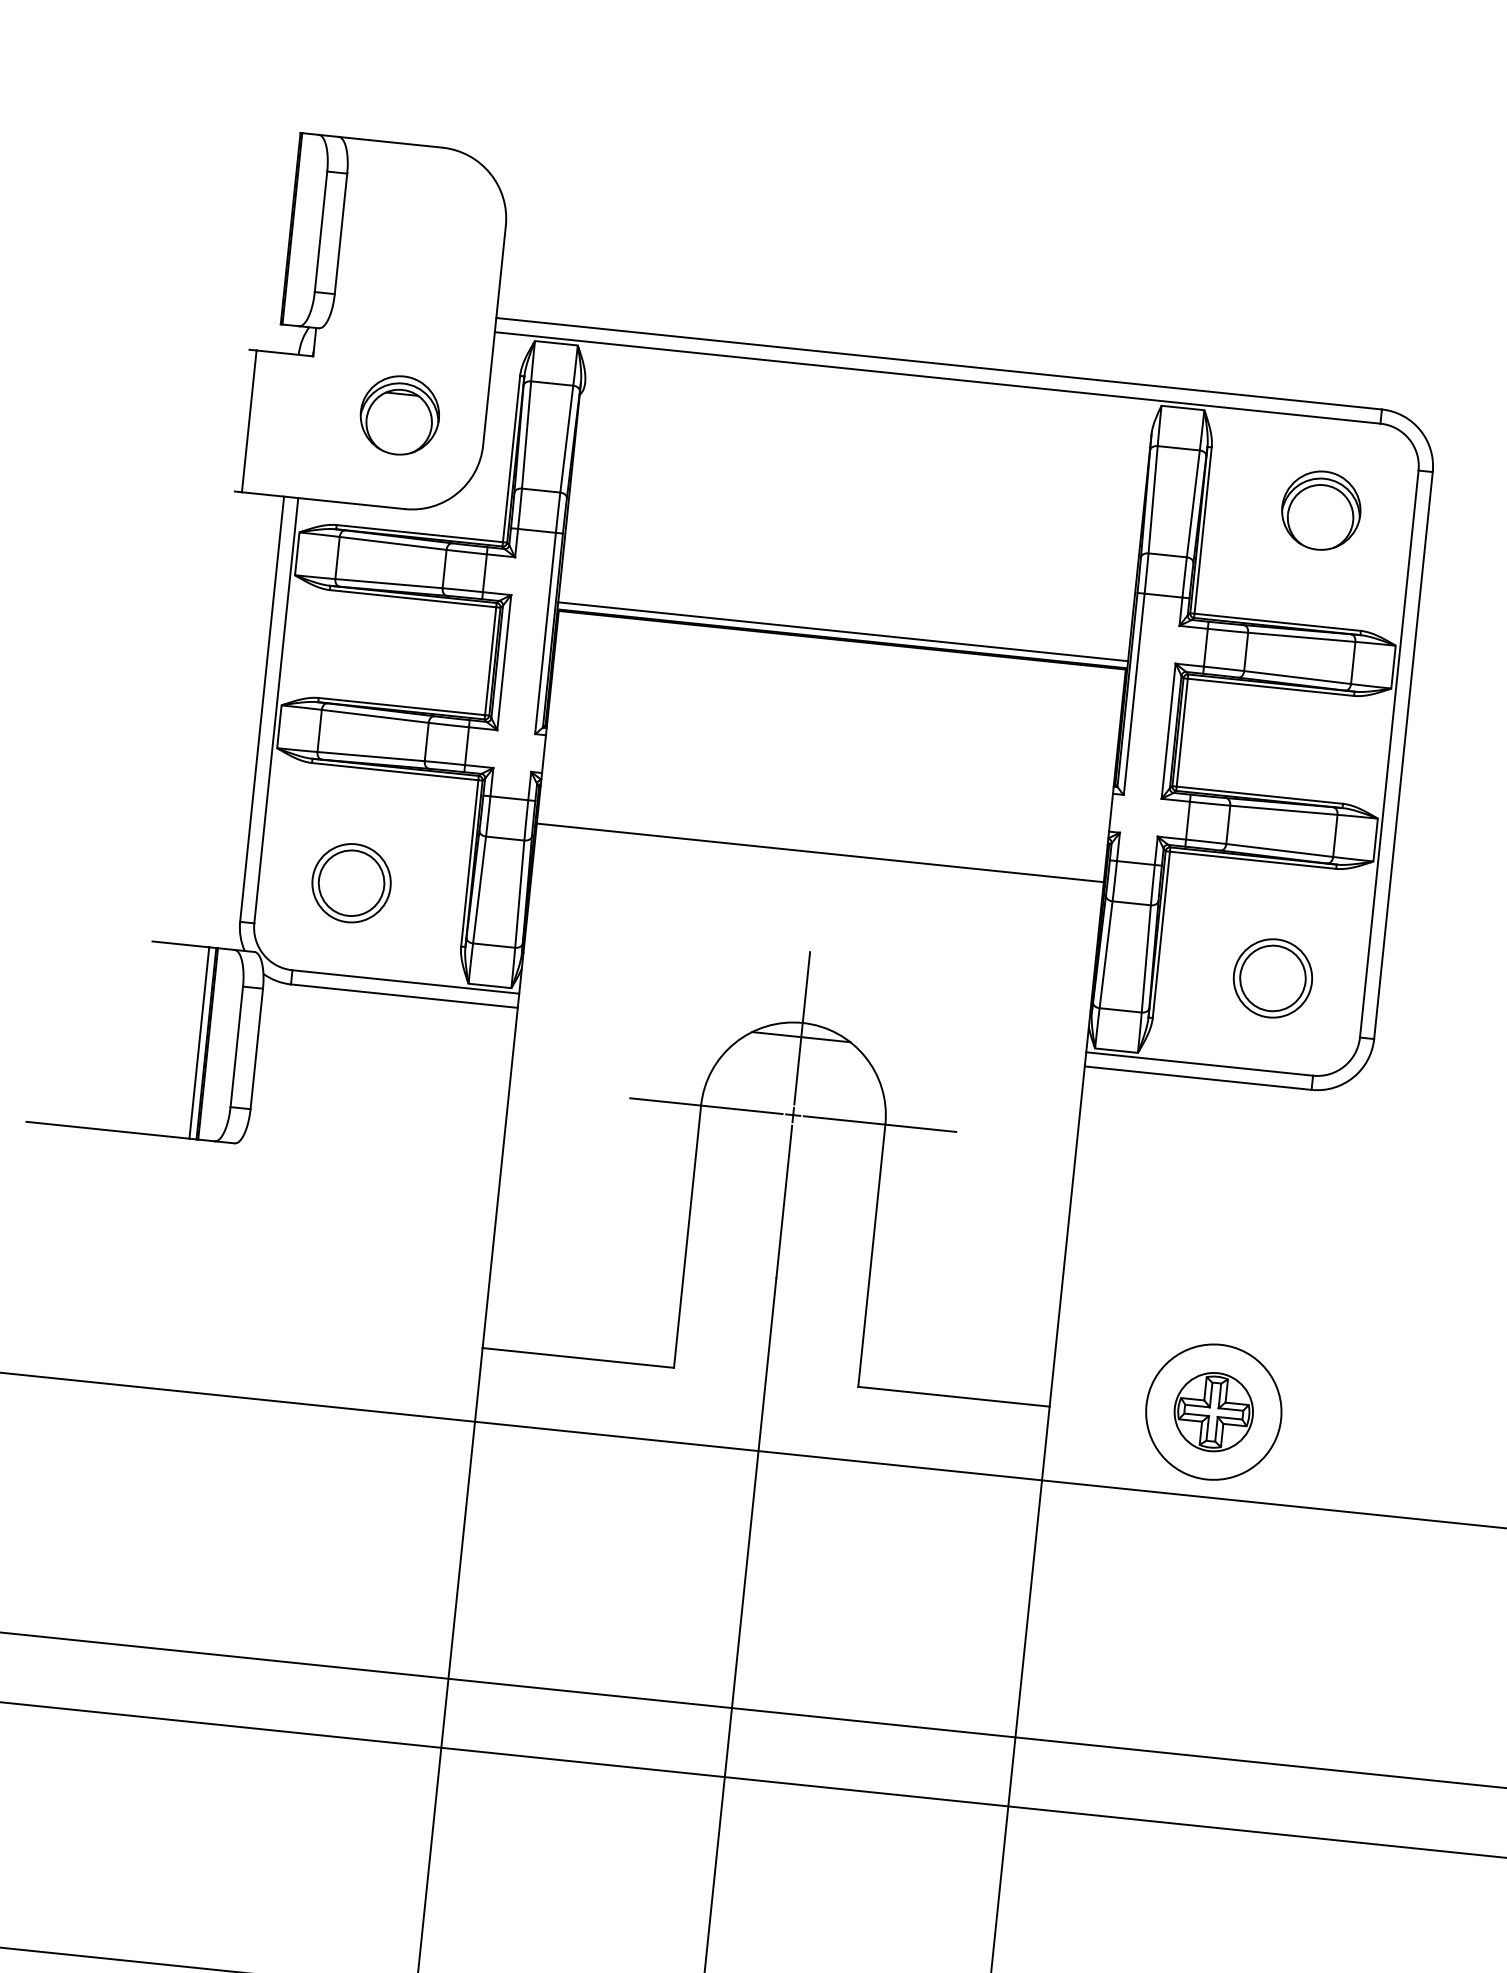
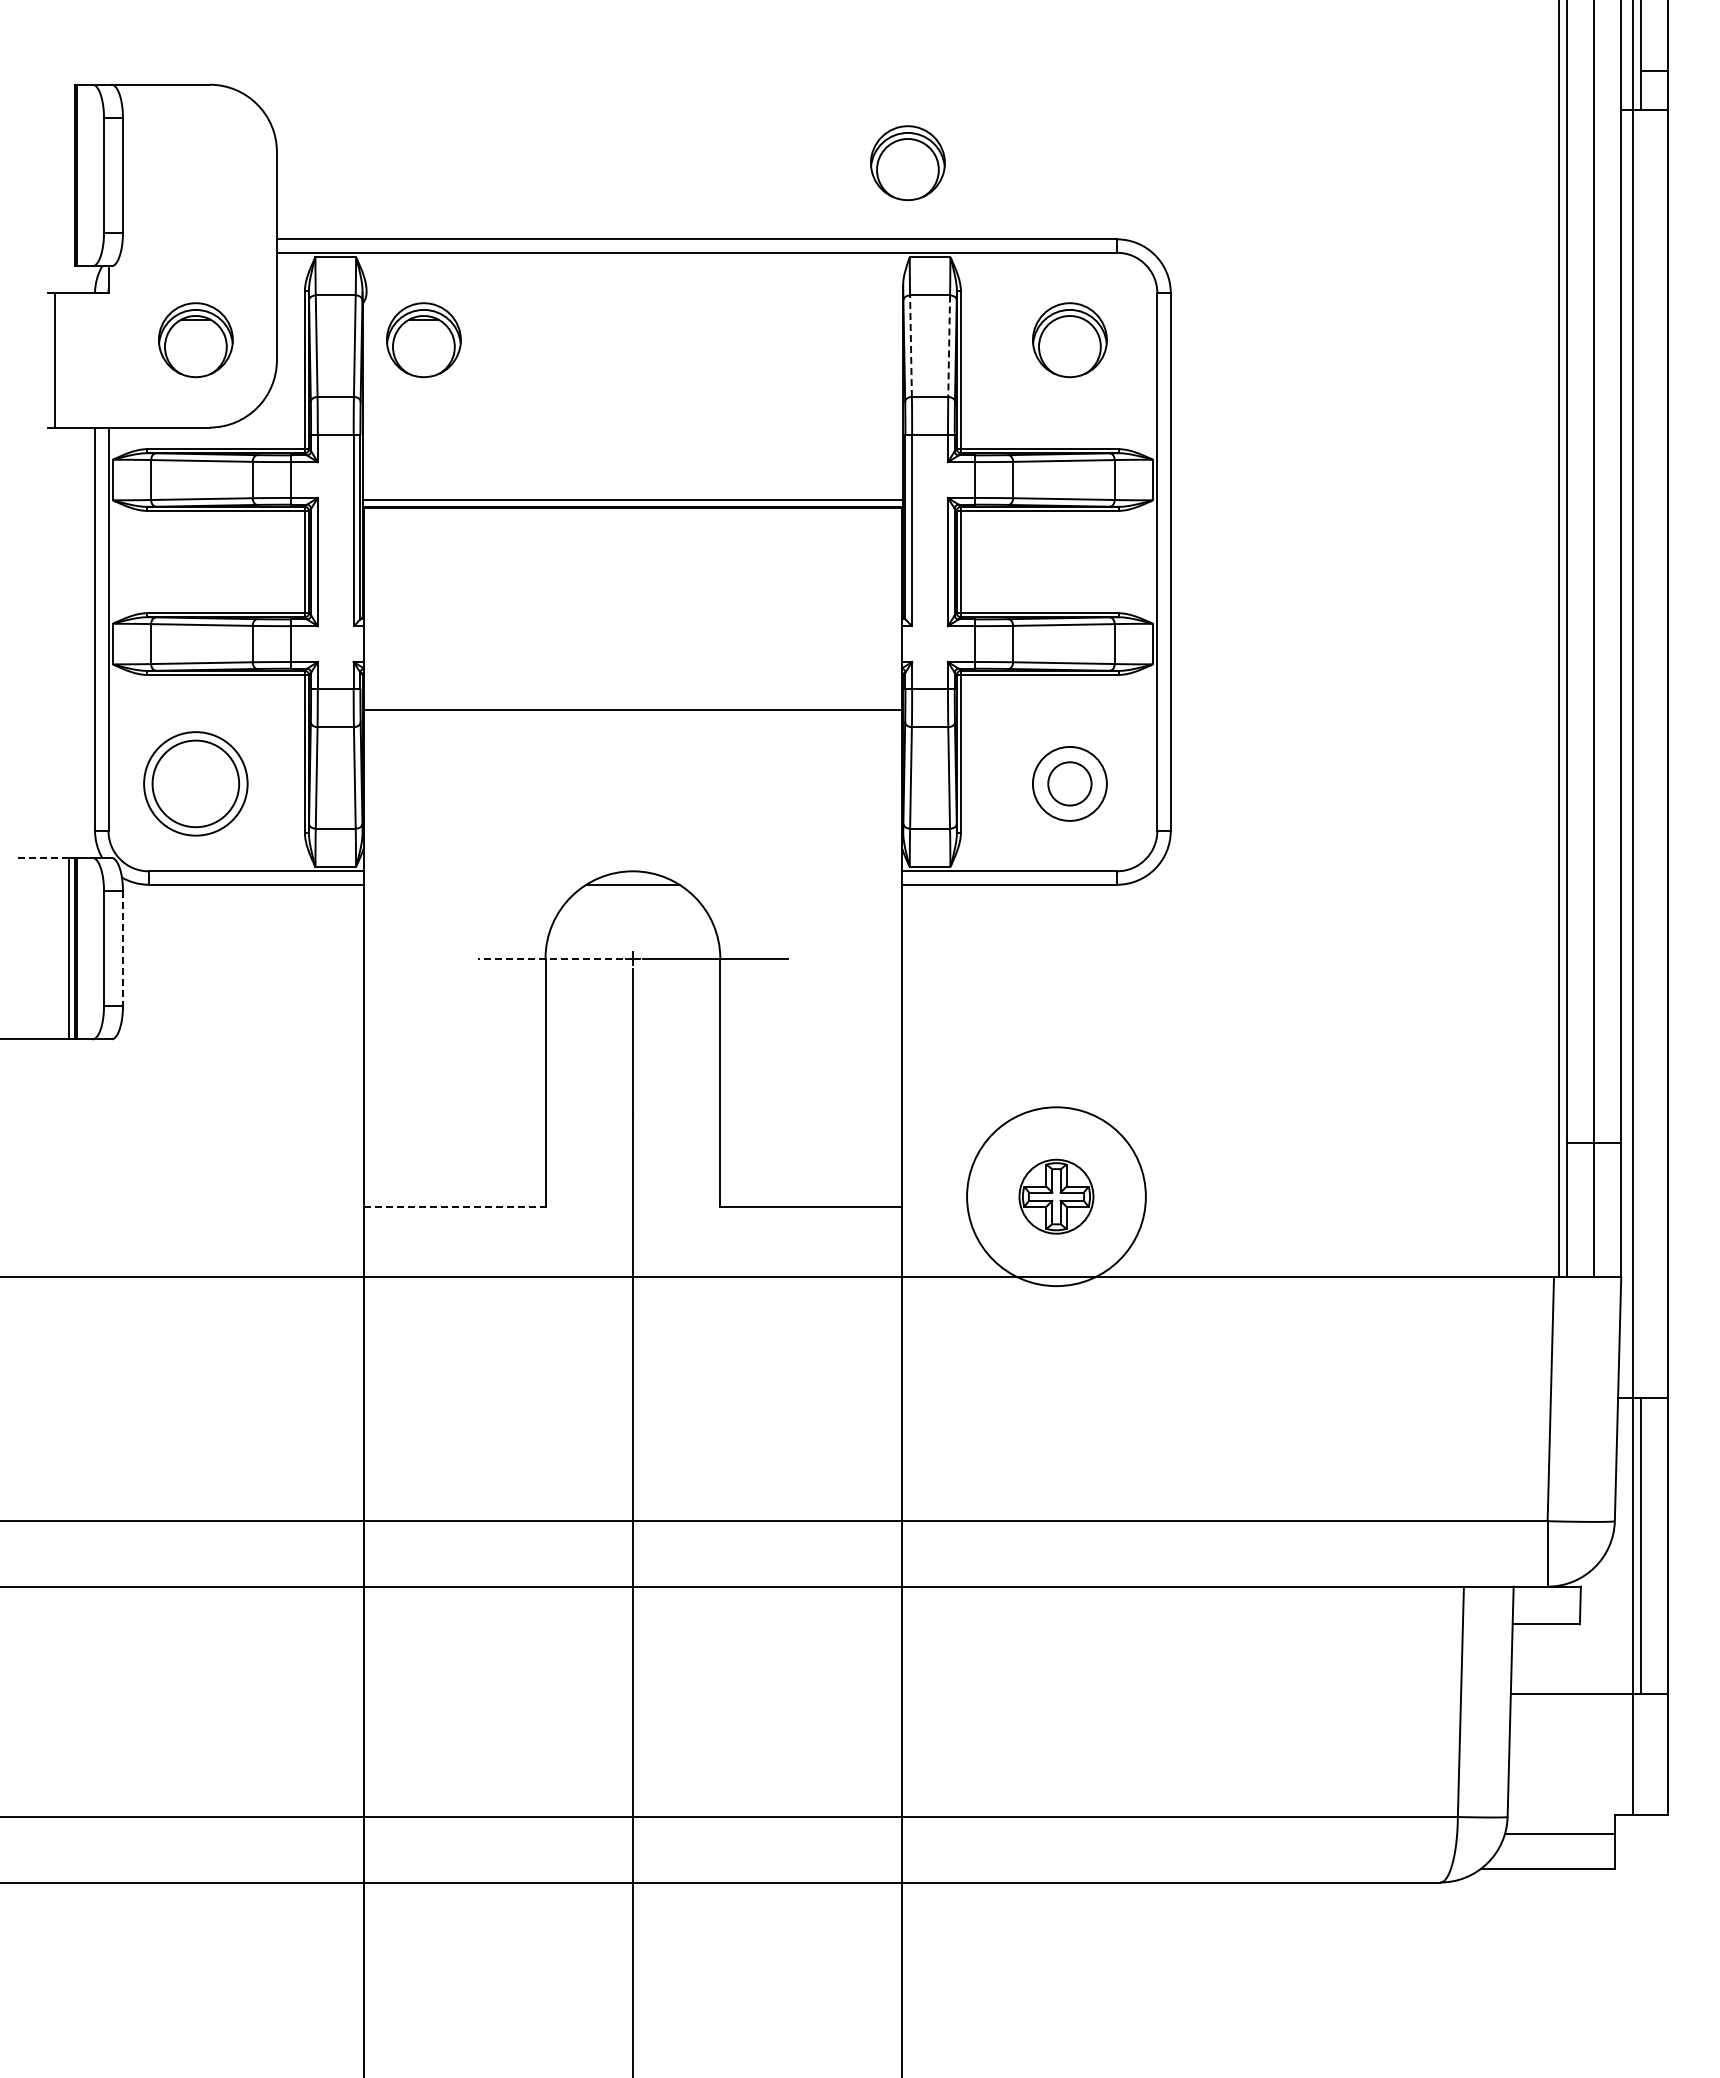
part: (1169, 306) -> (907, 163), added
part: (639, 440) -> (423, 340), added
line: (1153, 500) -> (911, 346), solid -> dashed
line: (1193, 504) -> (949, 346), solid -> dashed
part: (351, 882) -> (195, 783), size x1.4
line: (180, 943) -> (41, 857), solid -> dashed
circle: (1272, 977) -> (1069, 783), size x0.7
line: (801, 1028) -> (632, 876), removed
line: (256, 1049) -> (122, 949), solid -> dashed
line: (706, 1105) -> (550, 958), solid -> dashed
line: (578, 1357) -> (454, 1207), solid -> dashed
circle: (1213, 1411) -> (1056, 1196), size x1.4

